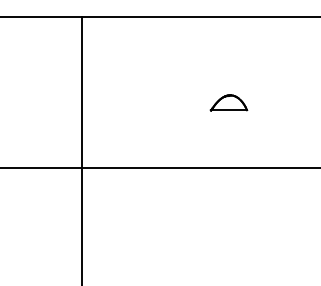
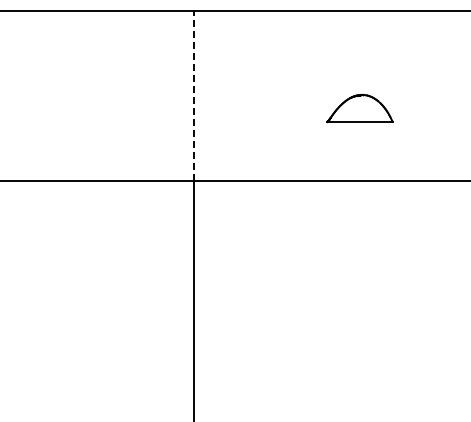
line: (81, 91) -> (193, 95), solid -> dashed
part: (228, 102) -> (359, 107), size x1.6

